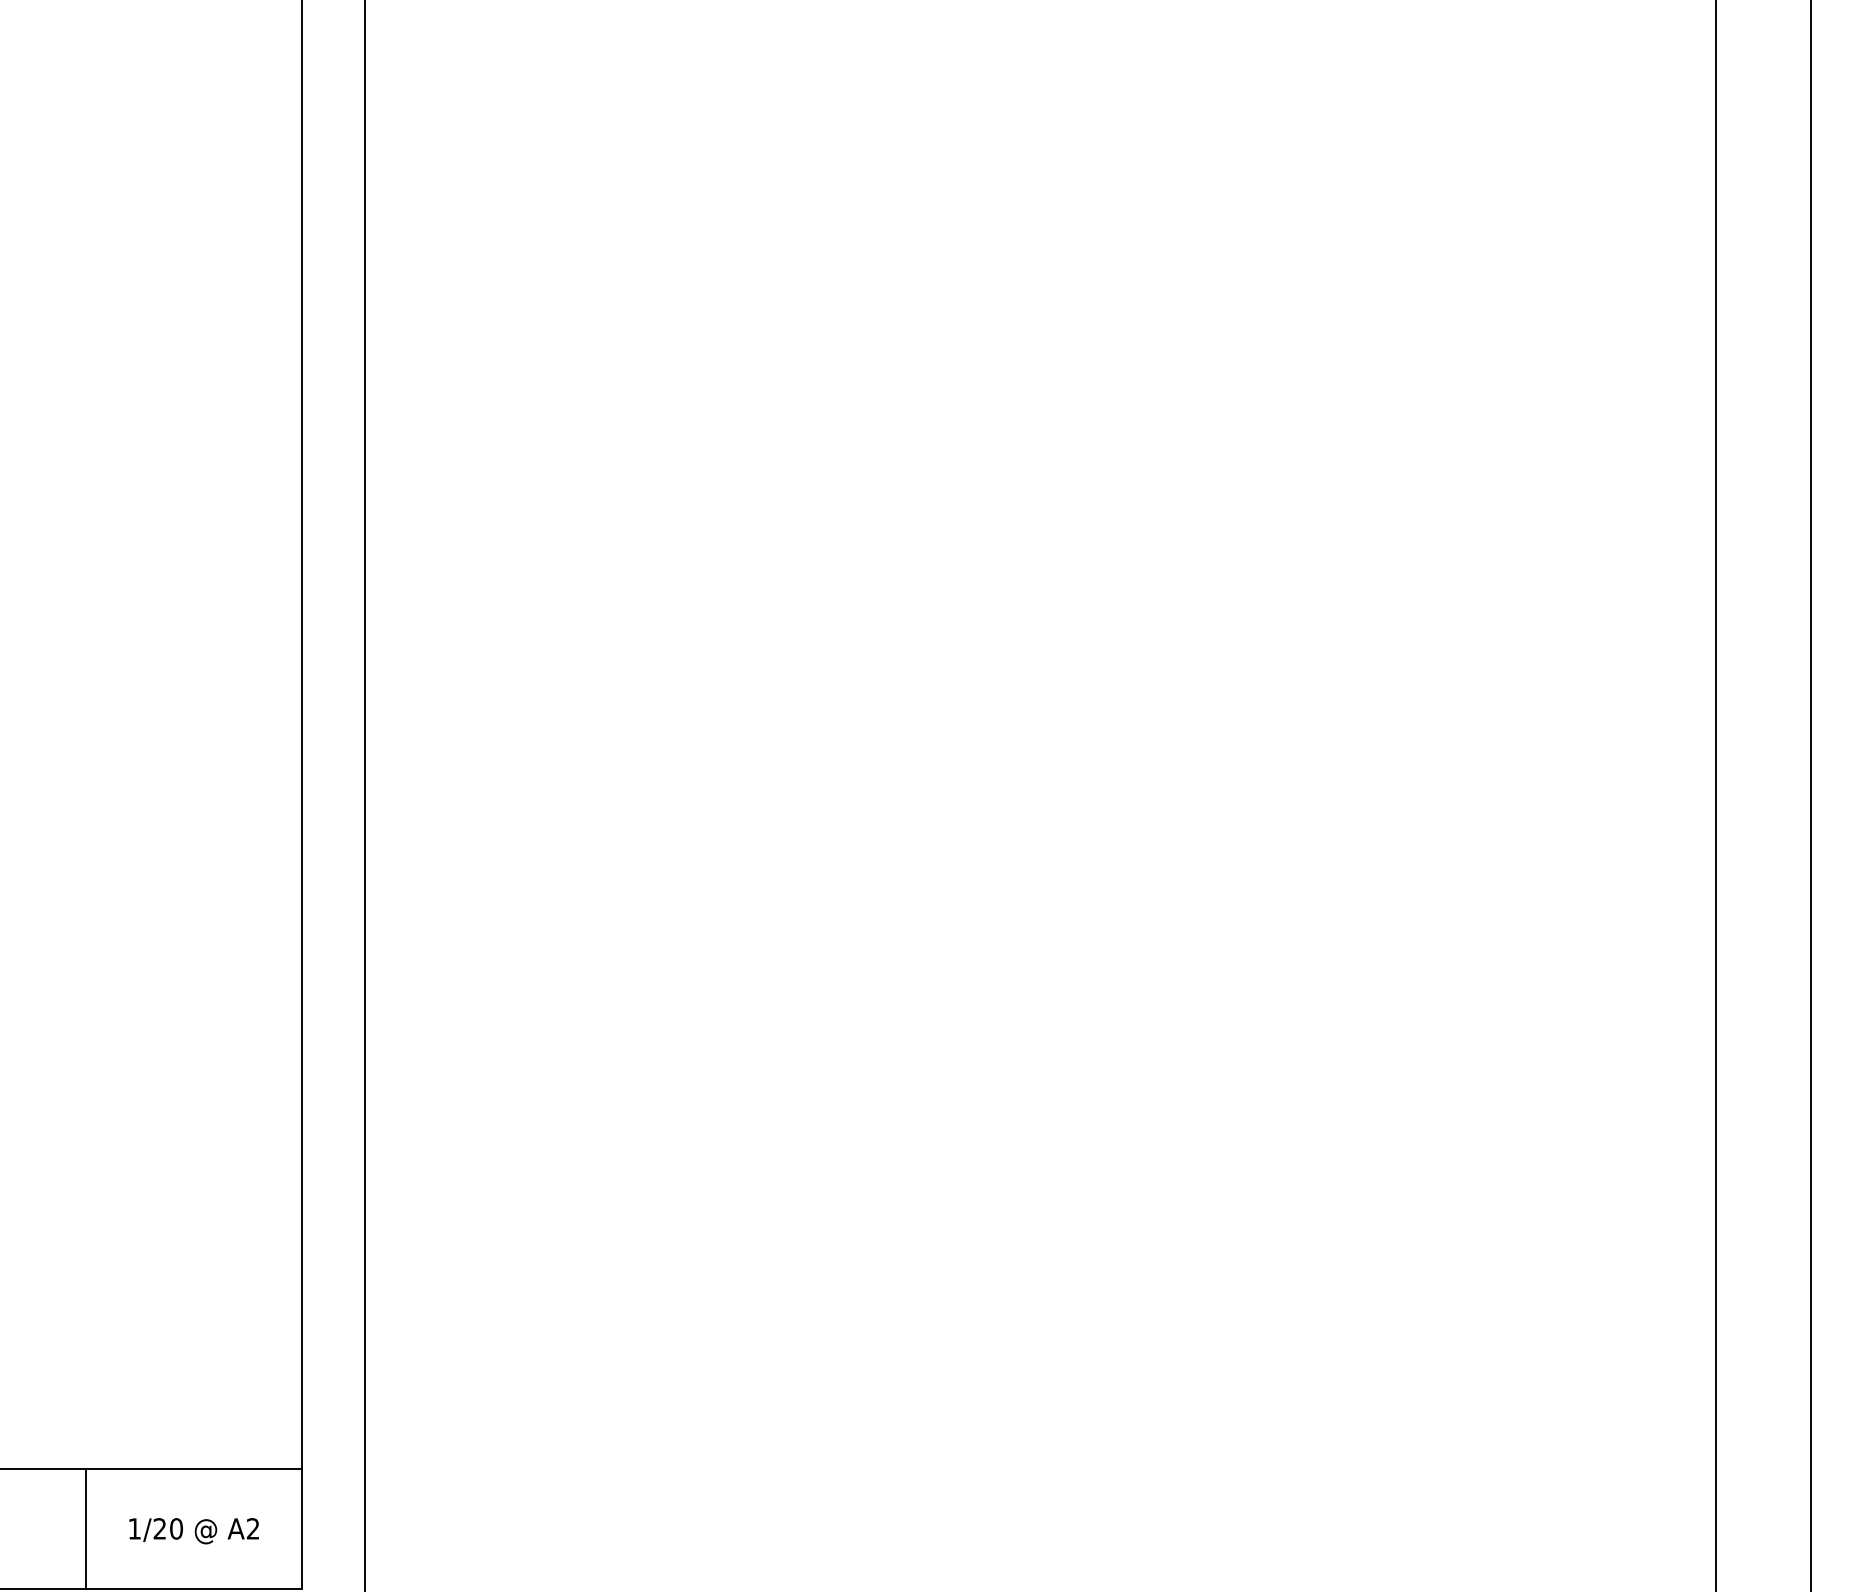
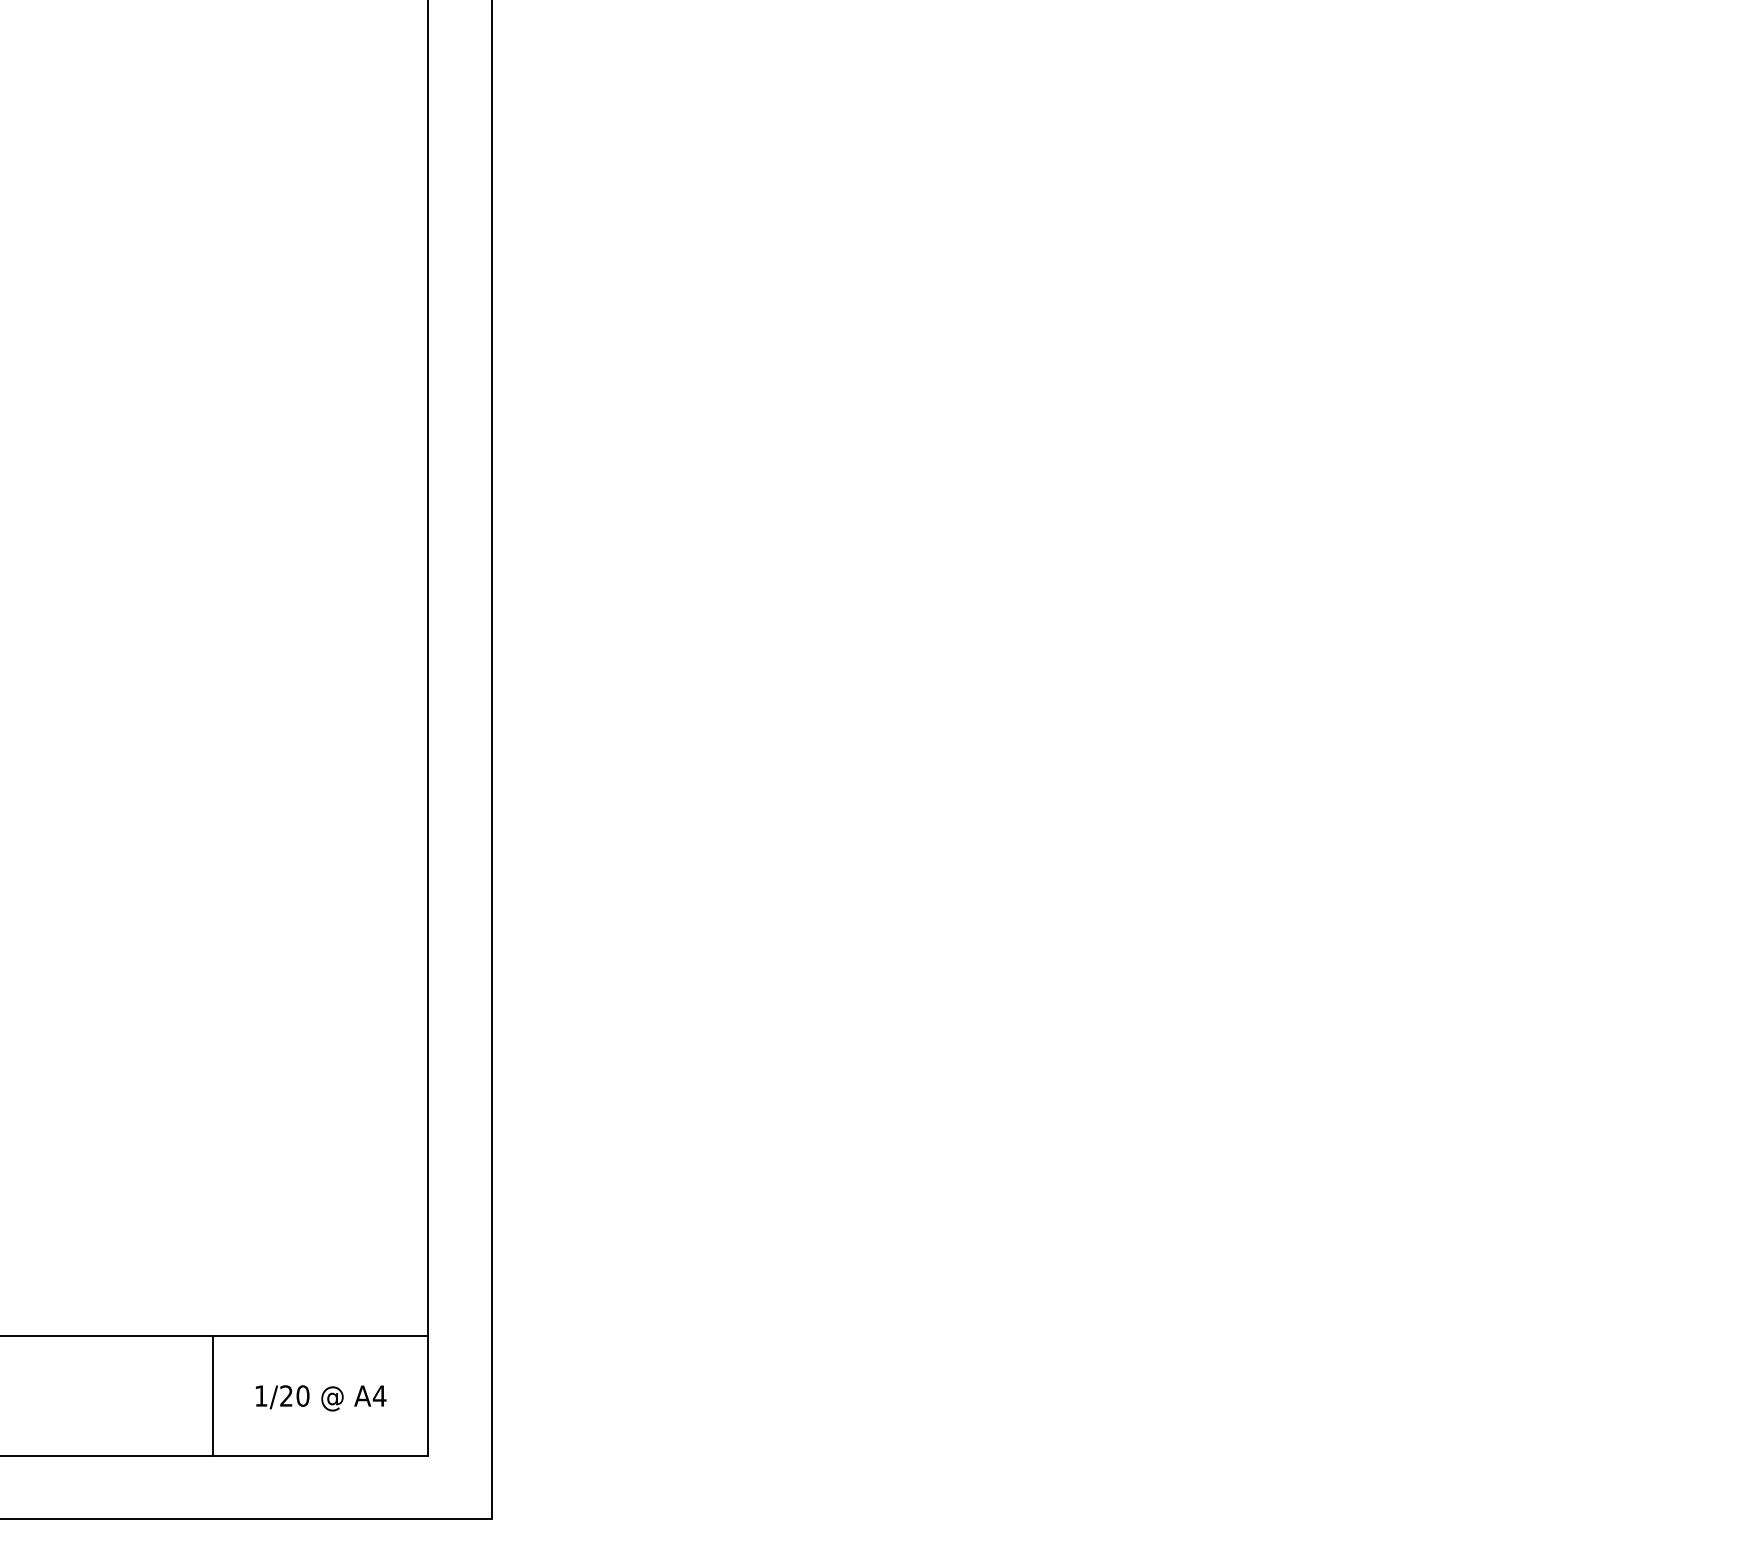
text: (253, 1528) -> (380, 1395), A2 -> A4

